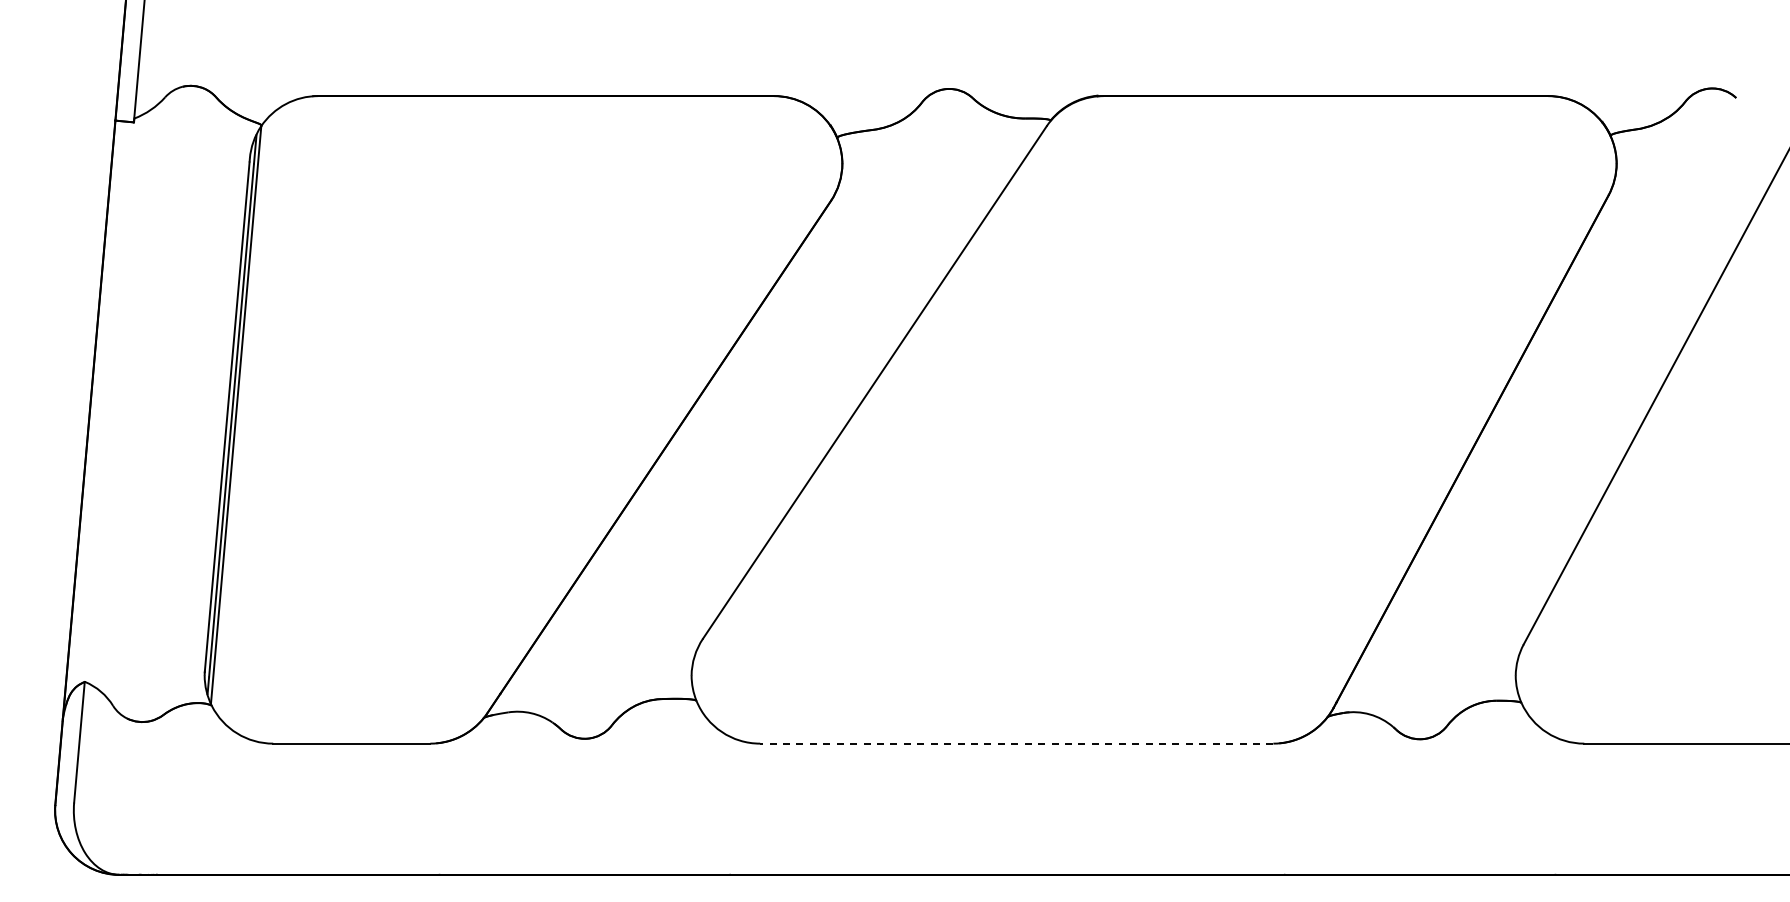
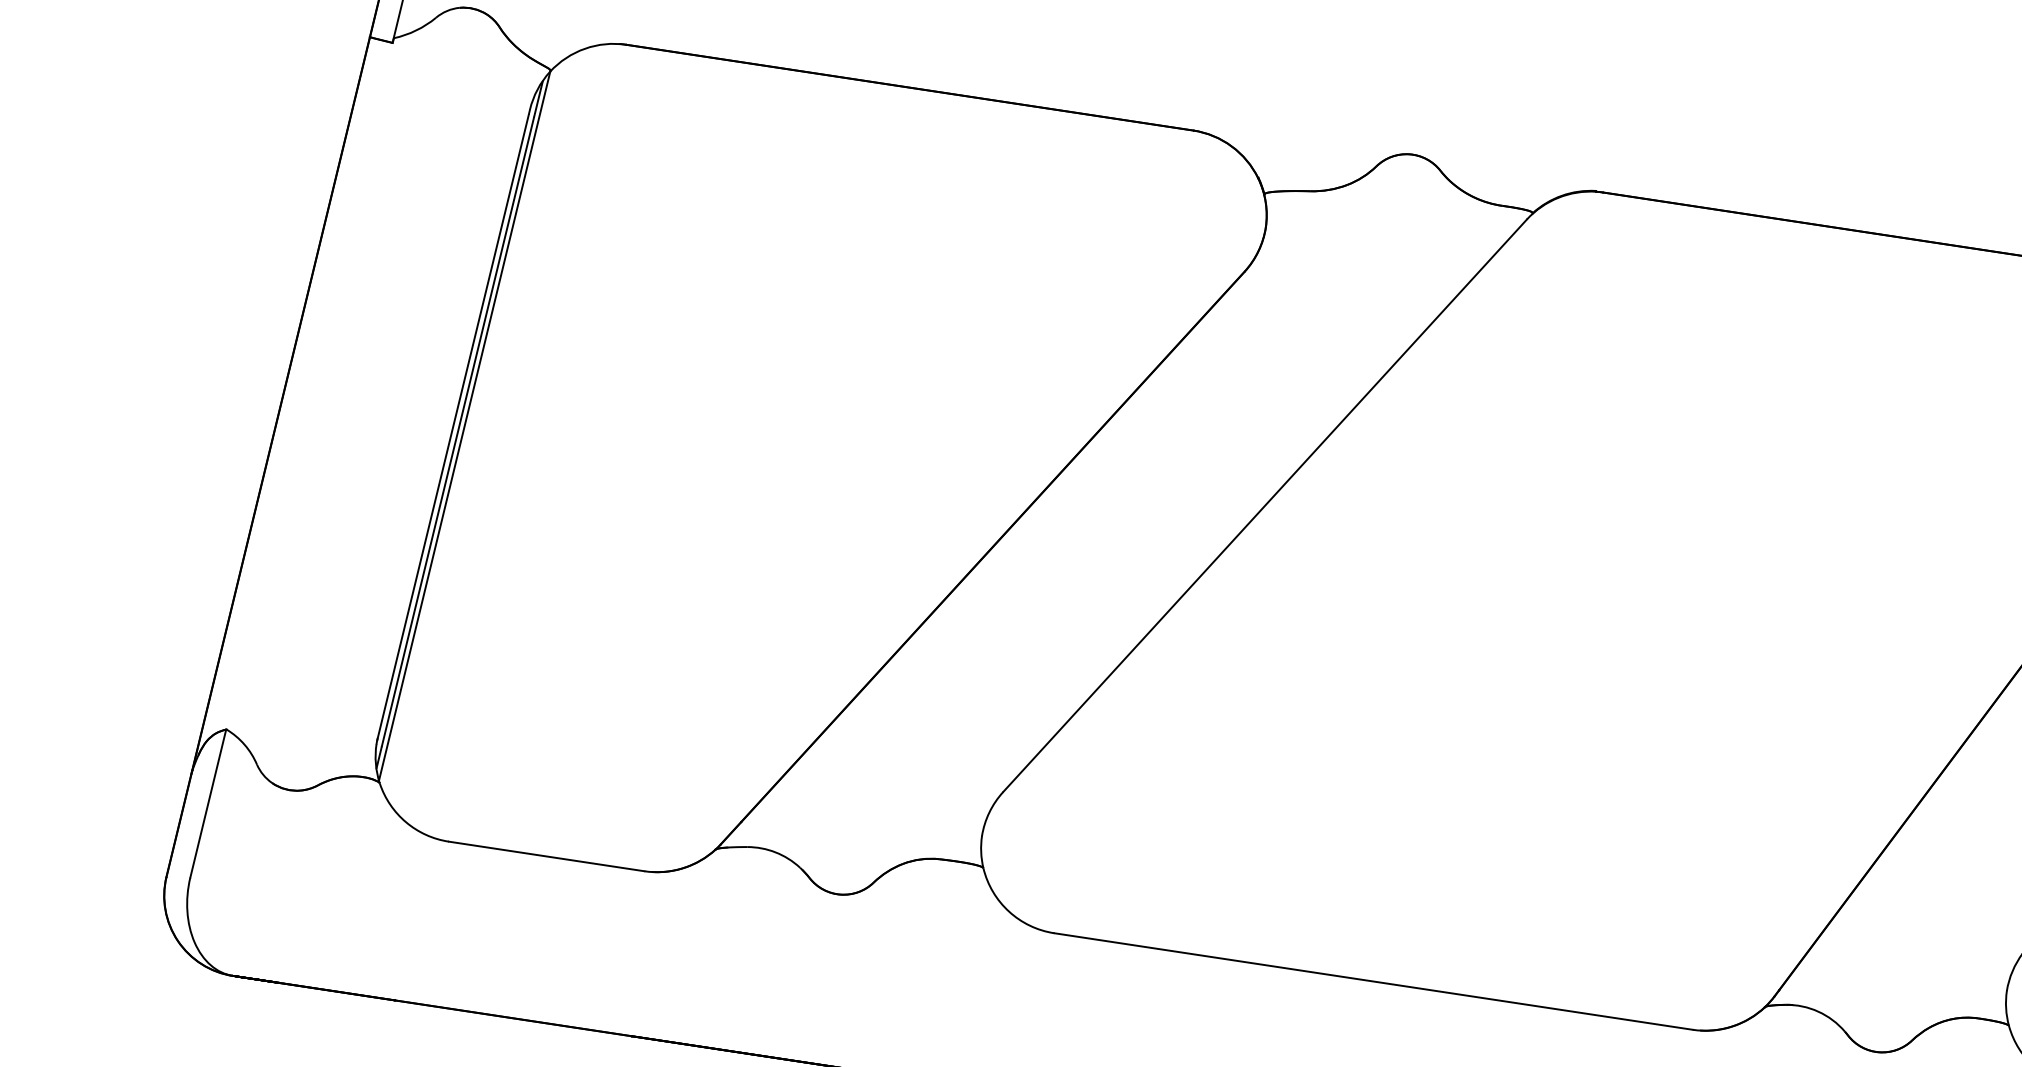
line: (1016, 743) -> (1373, 981), dashed -> solid

